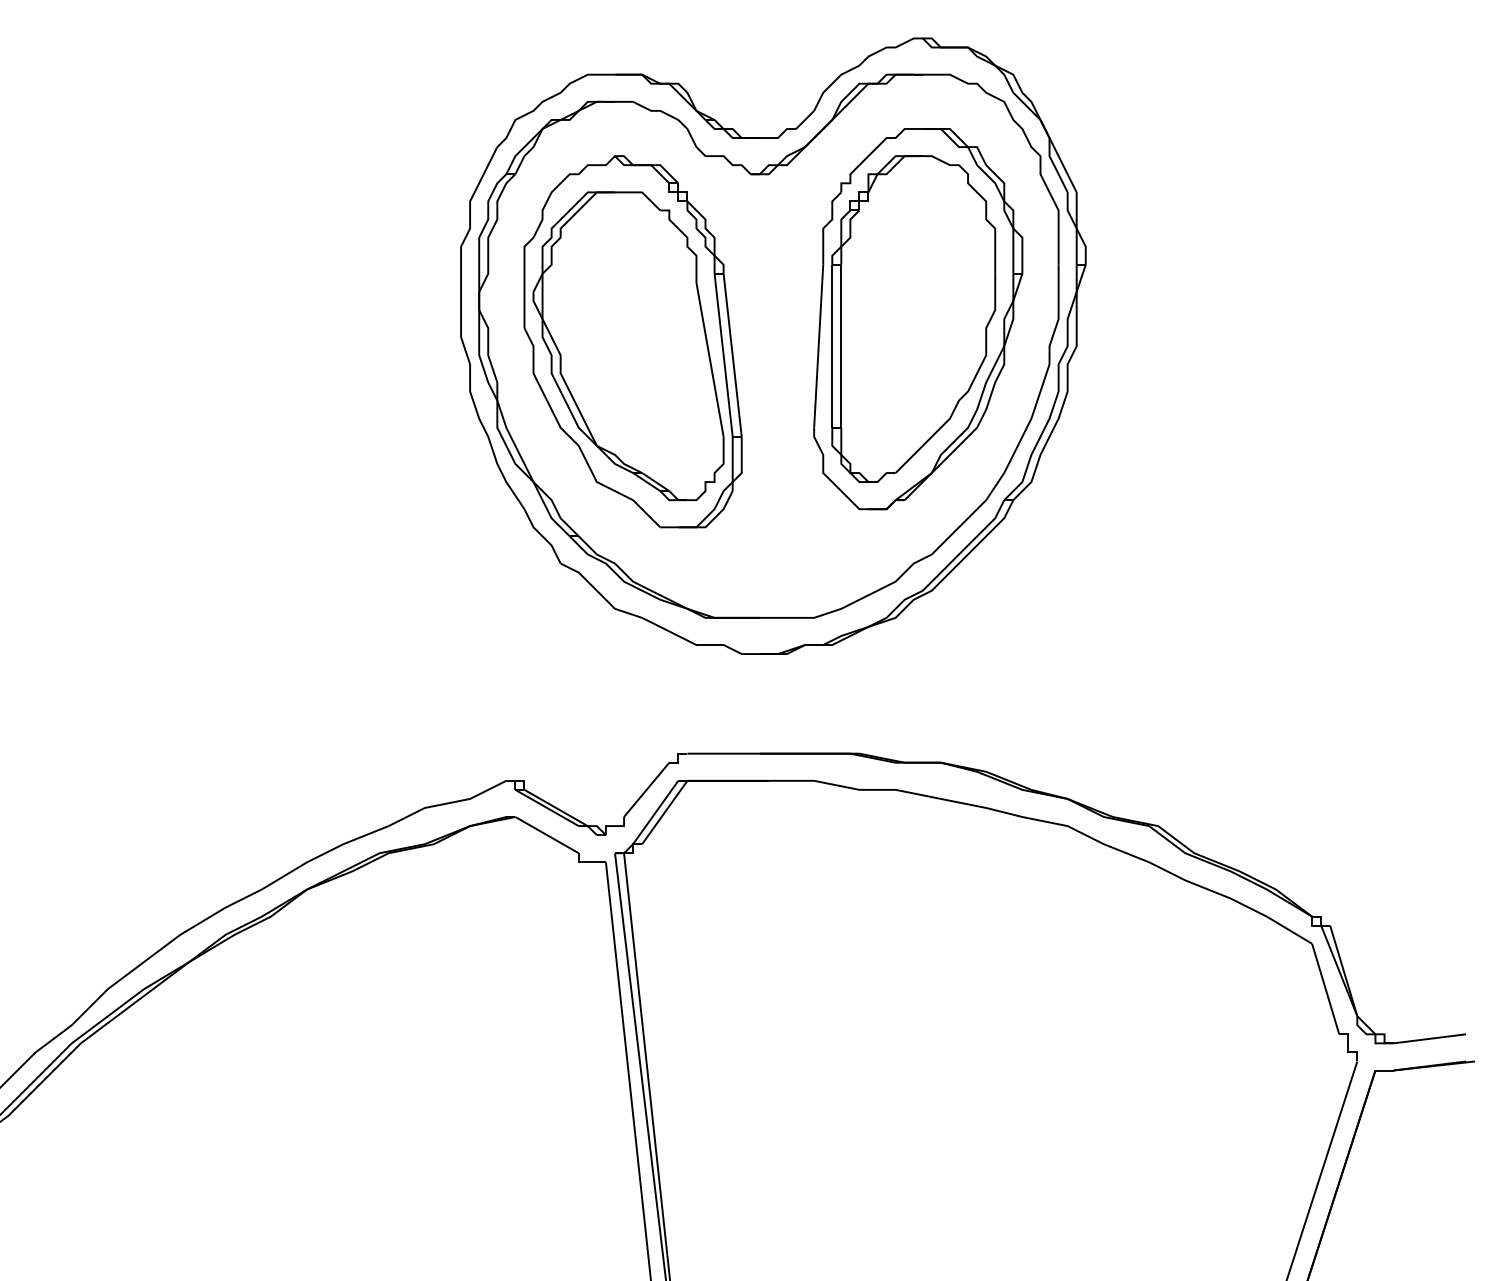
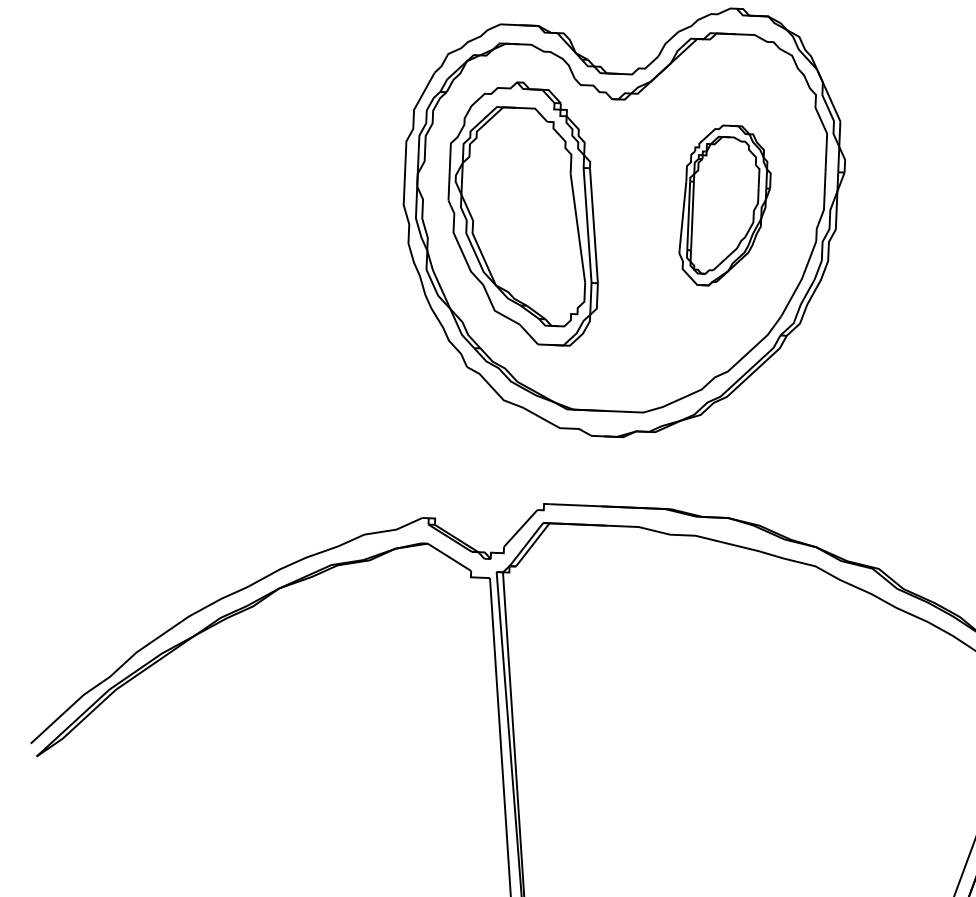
part: (918, 319) -> (725, 206), size x0.6

